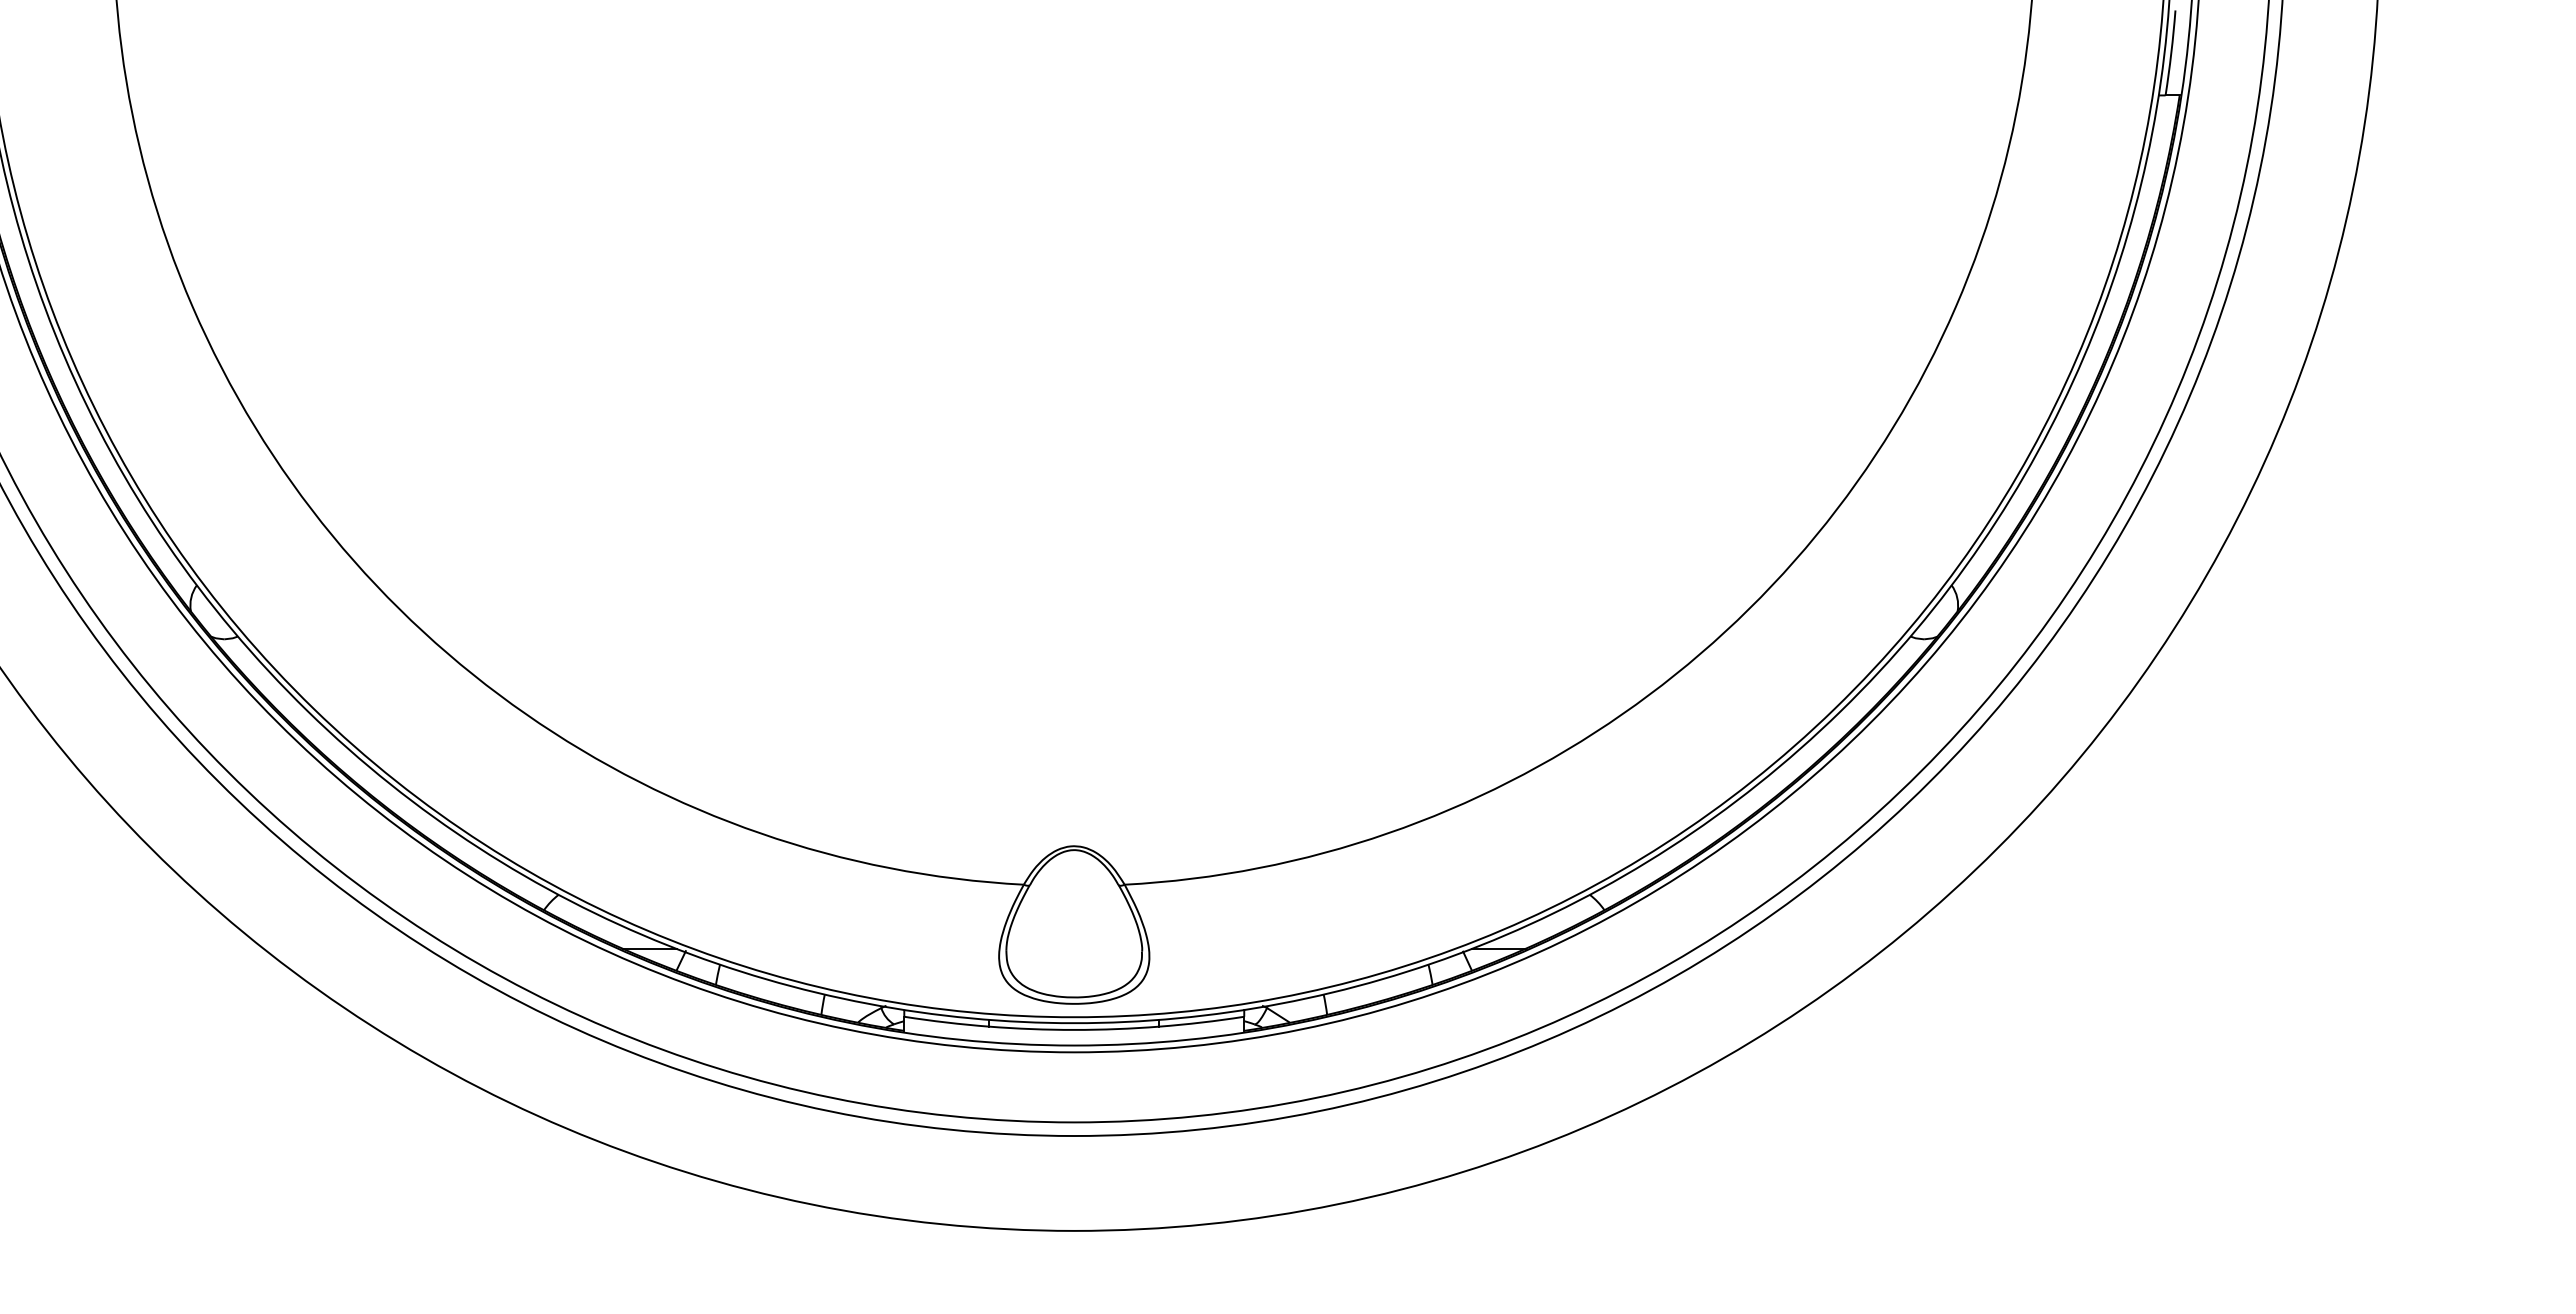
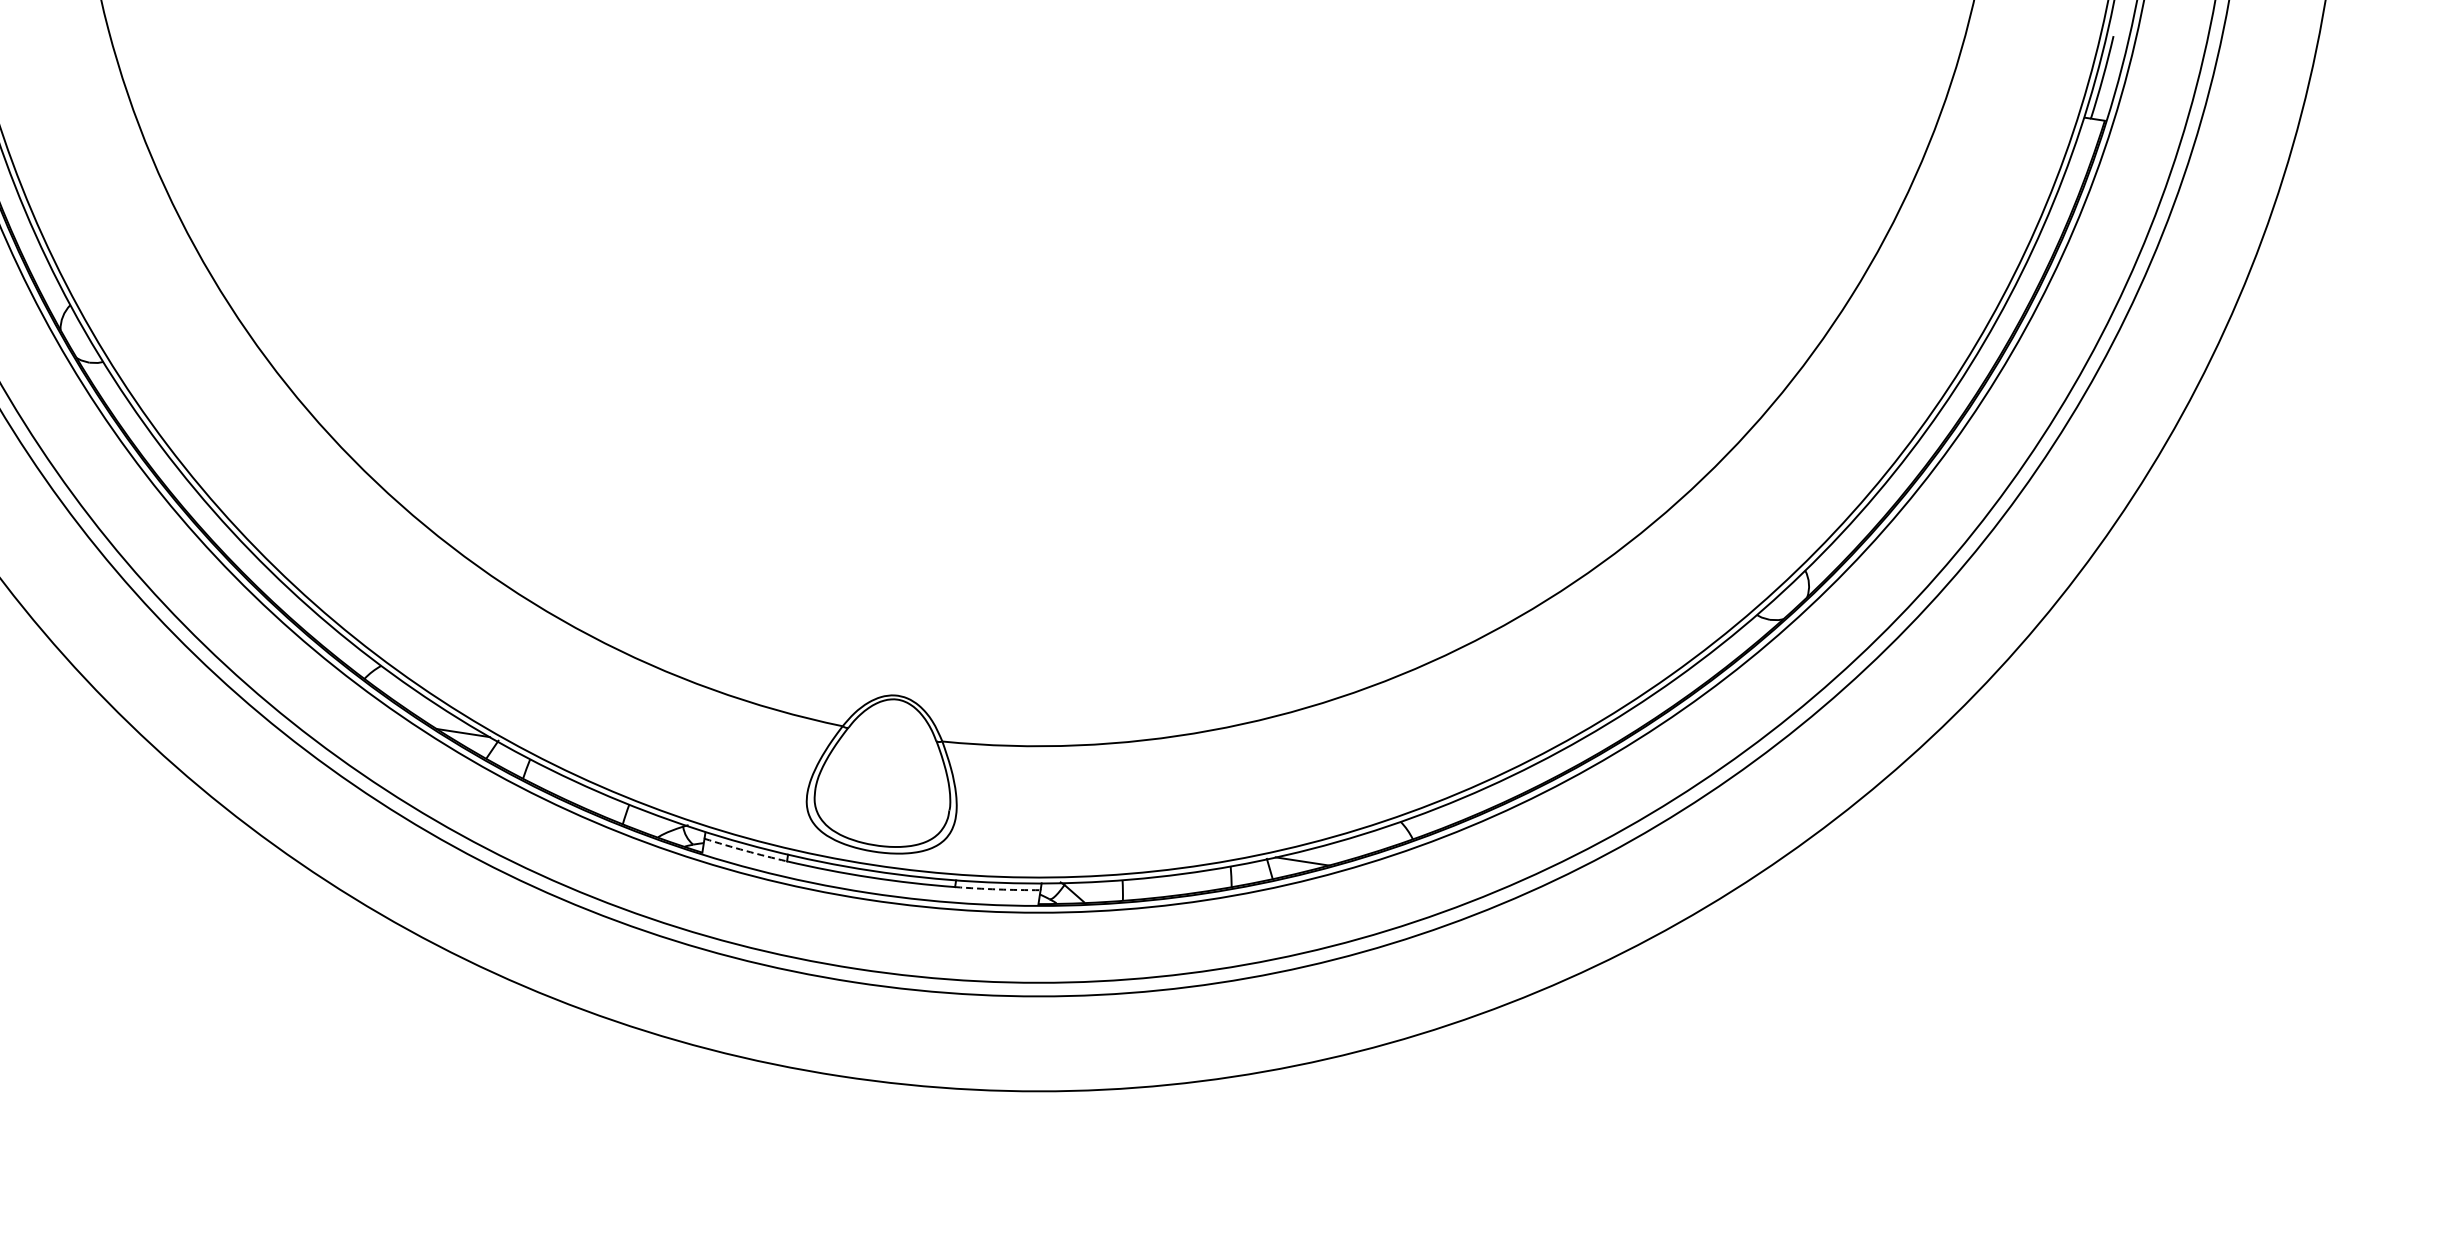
arc: (946, 1022) -> (745, 850), solid -> dashed
arc: (1201, 1022) -> (997, 889), solid -> dashed

